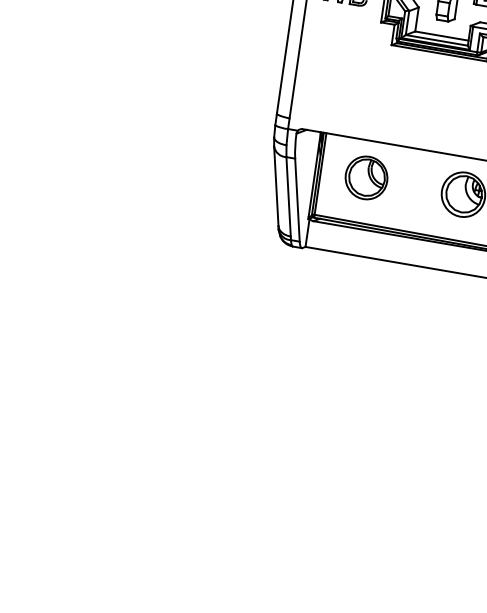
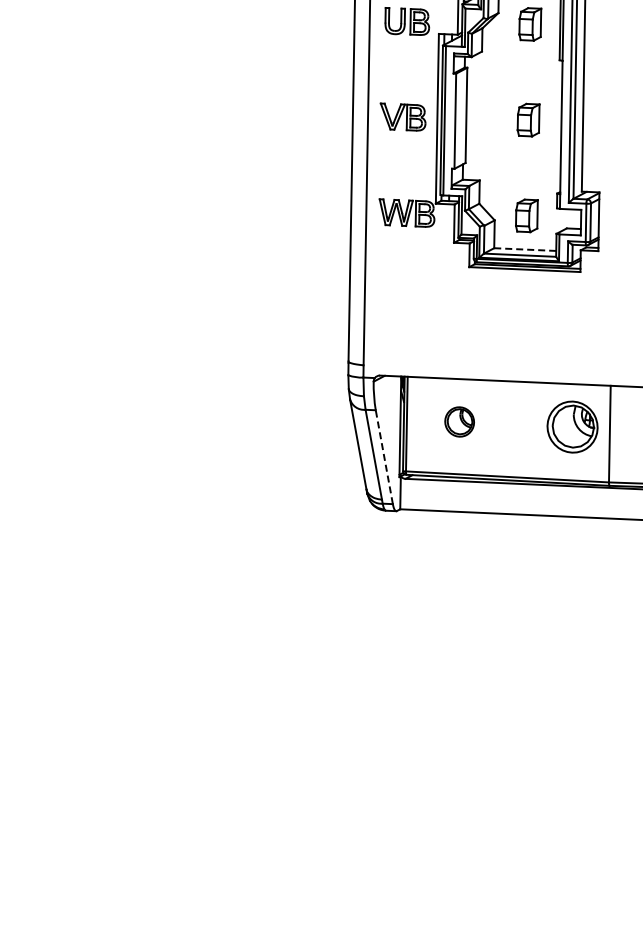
line: (442, 36) -> (525, 249), solid -> dashed
part: (366, 177) -> (459, 421), size x0.6
line: (297, 200) -> (384, 457), solid -> dashed

